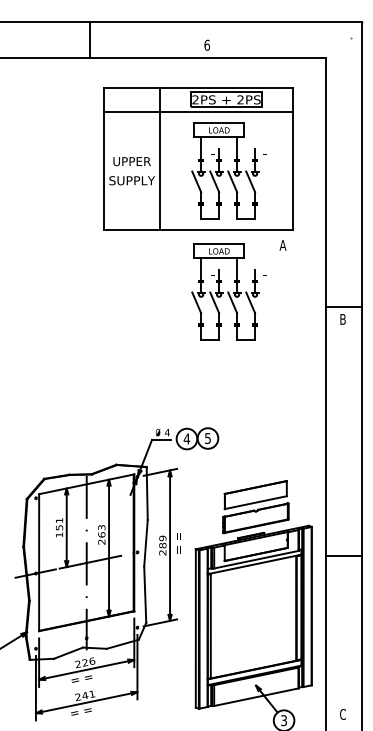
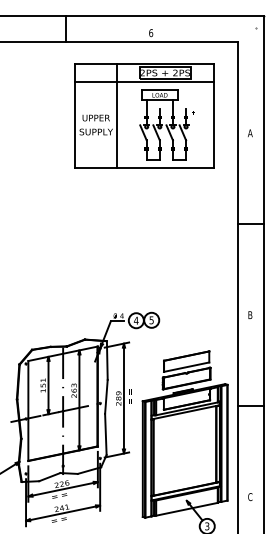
text: (282, 245) -> (249, 133), moved
part: (228, 291) -> (166, 212), removed
text: (342, 319) -> (249, 315), moved
text: (342, 714) -> (249, 497), moved

